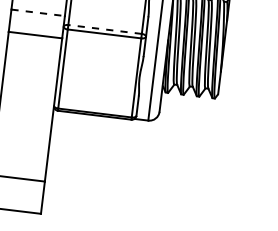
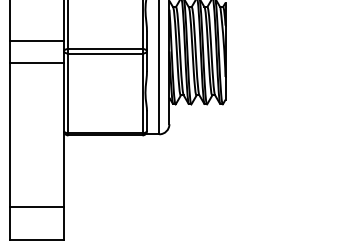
line: (38, 12) -> (37, 40), dashed -> solid
line: (104, 29) -> (104, 49), dashed -> solid

